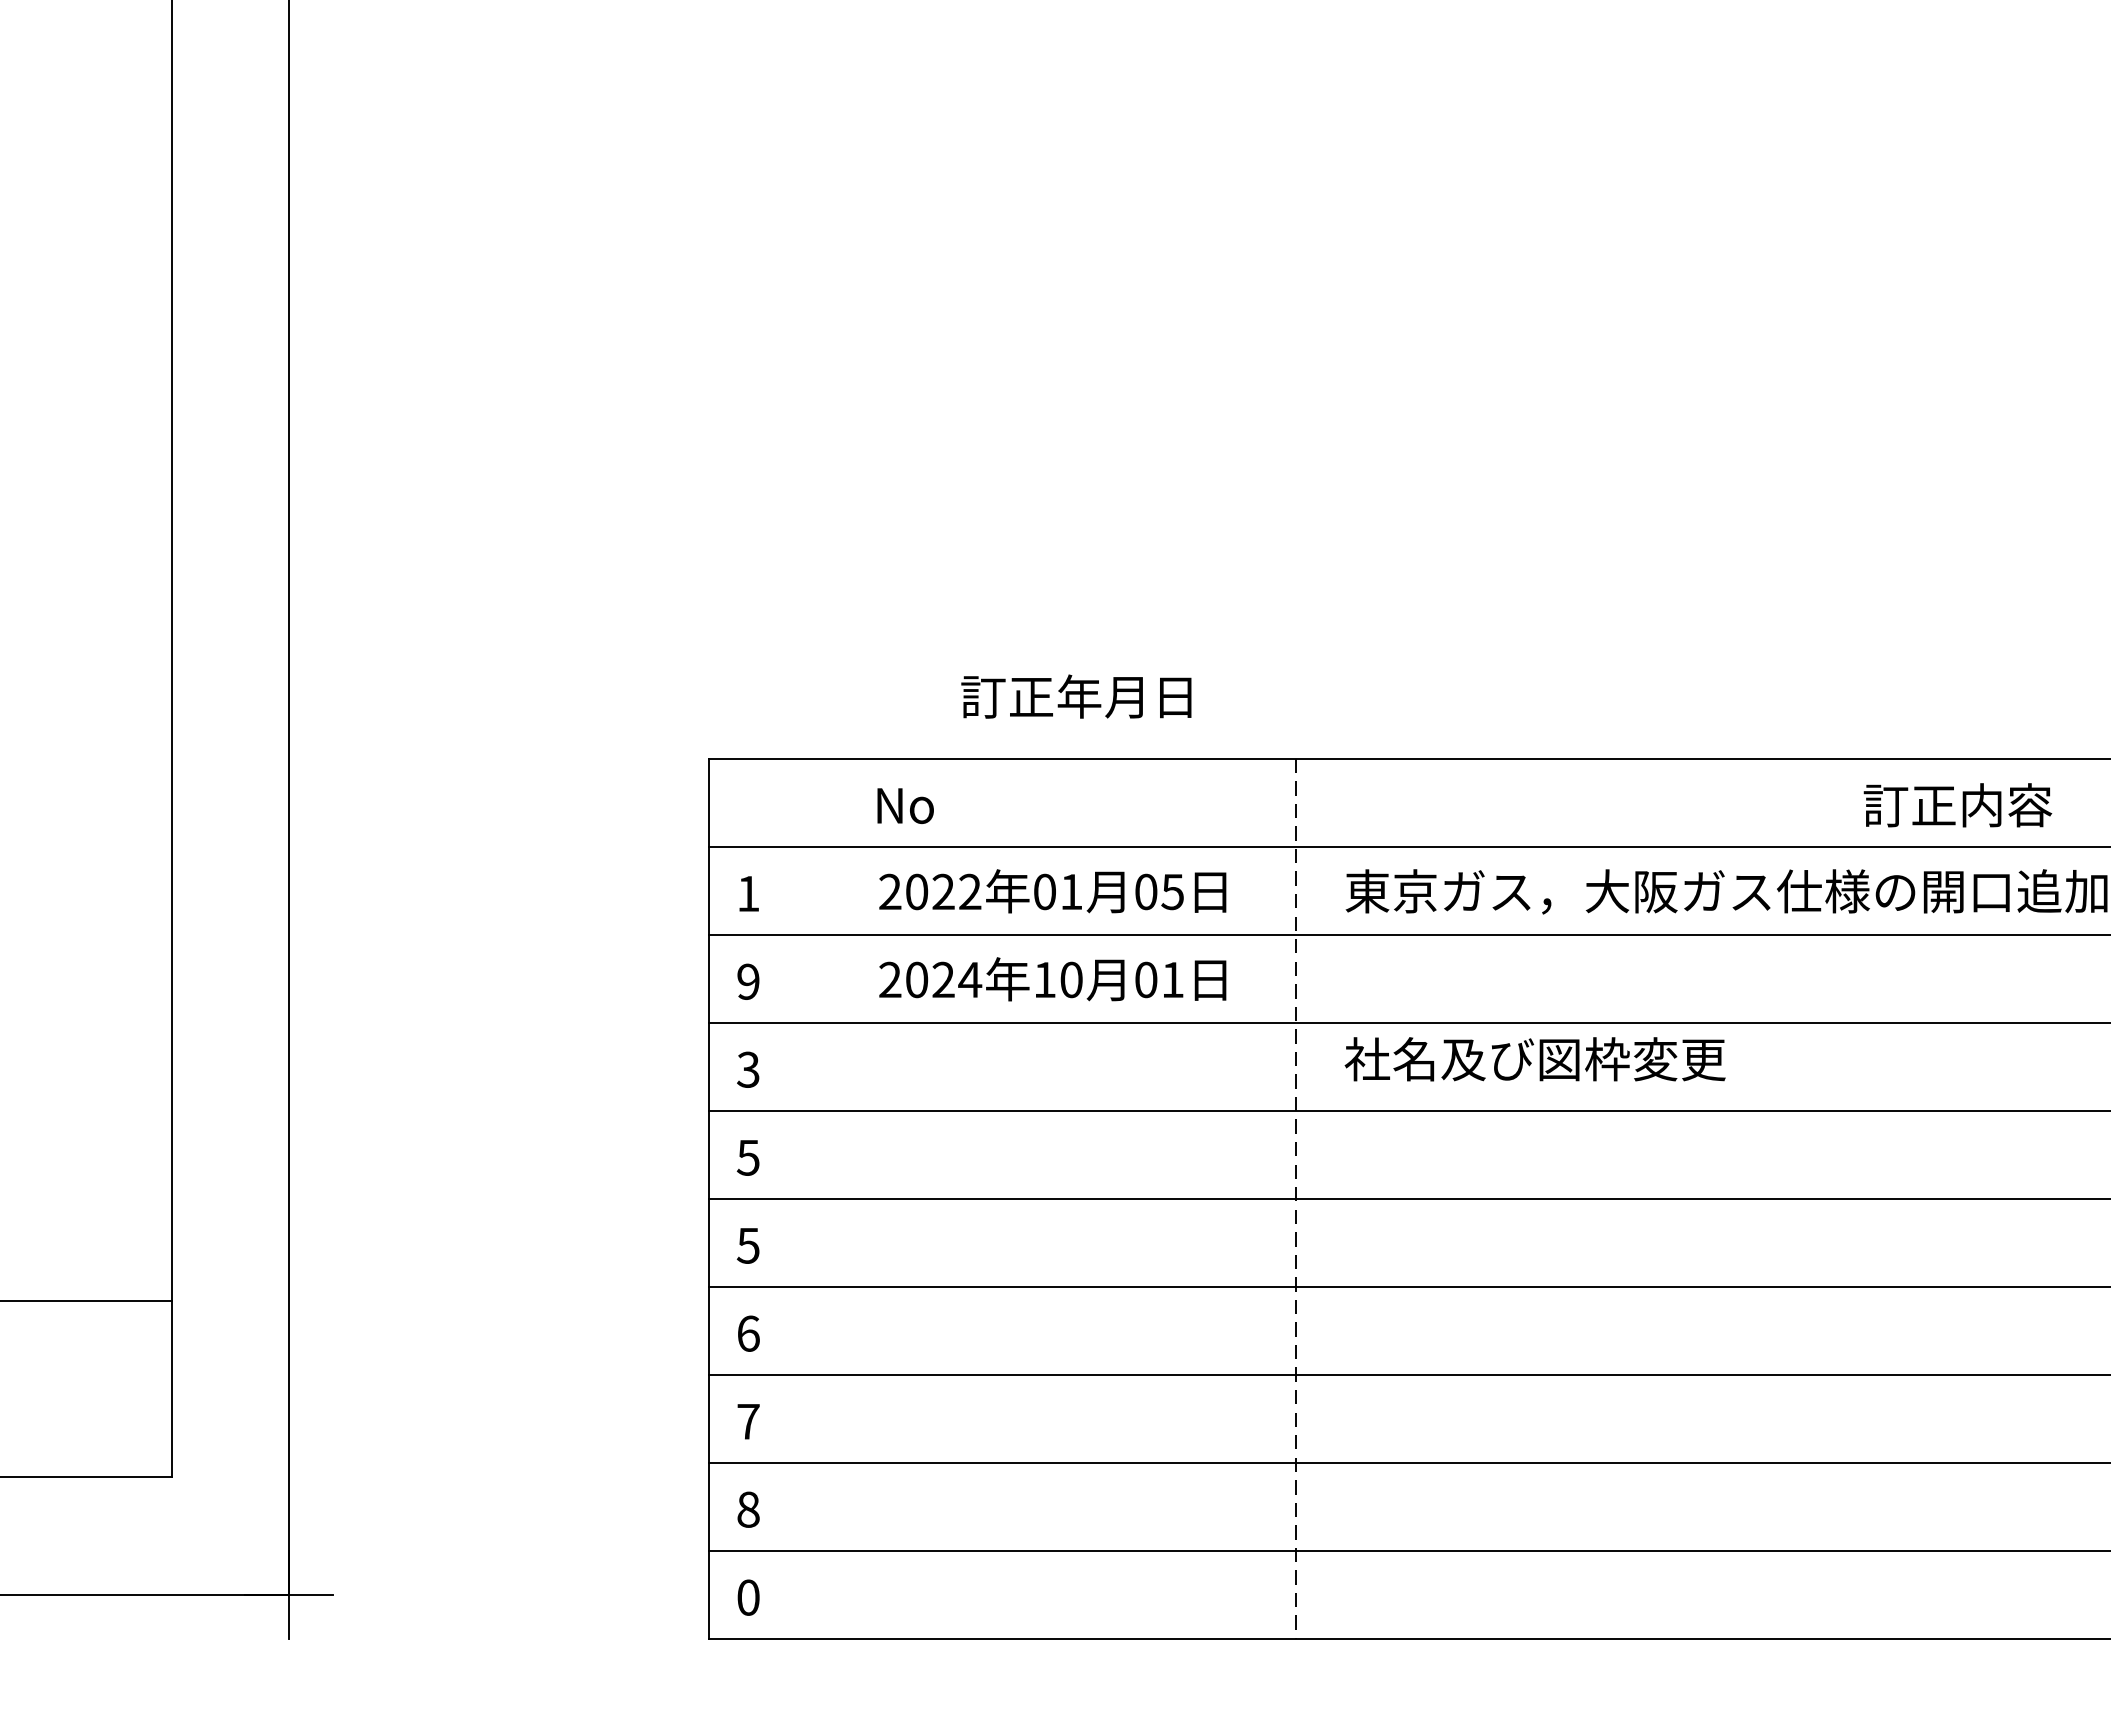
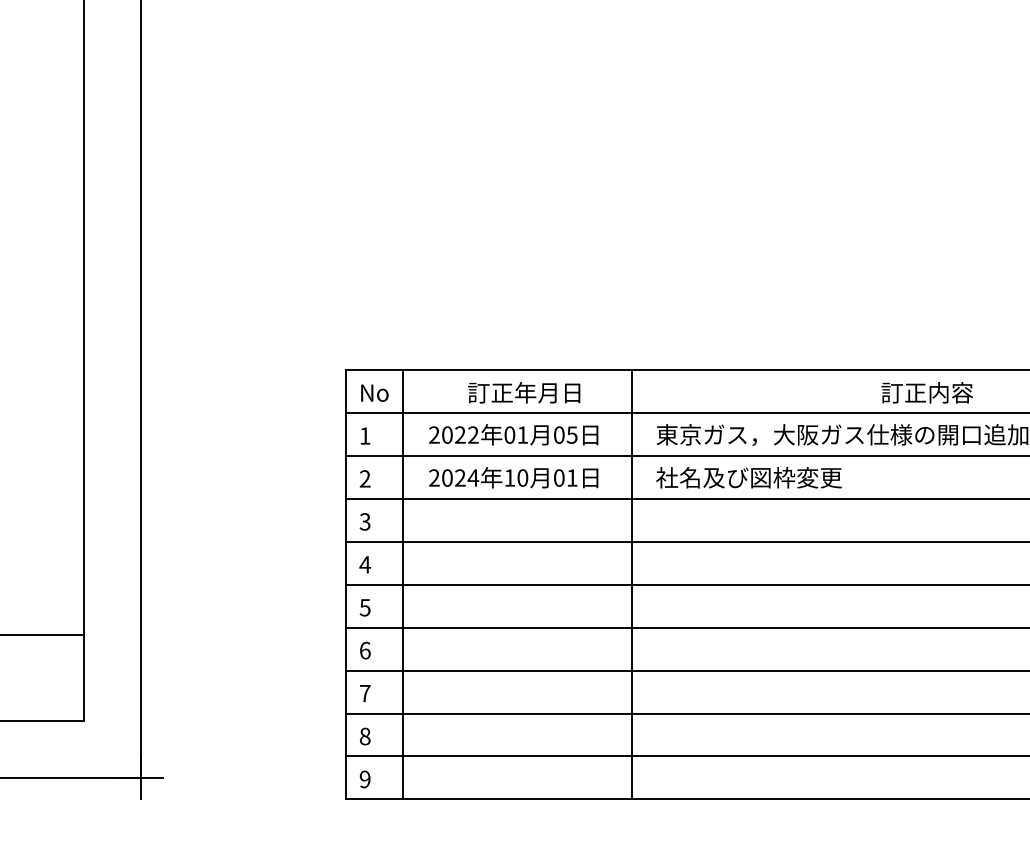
text: (1077, 695) -> (524, 392), moved
text: (904, 804) -> (374, 392), moved
text: (1956, 804) -> (926, 392), moved
text: (747, 980) -> (364, 478), 9 -> 2
text: (1534, 1058) -> (748, 477), moved
text: (747, 1157) -> (364, 564), 5 -> 4
line: (826, 1198) -> (403, 584), added
line: (1296, 1198) -> (632, 584), dashed -> solid
text: (747, 1597) -> (364, 779), 0 -> 9

